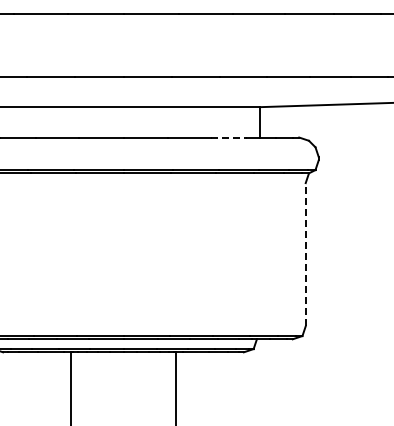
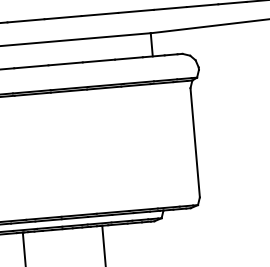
line: (229, 137) -> (129, 58), dashed -> solid
line: (305, 254) -> (195, 142), dashed -> solid

